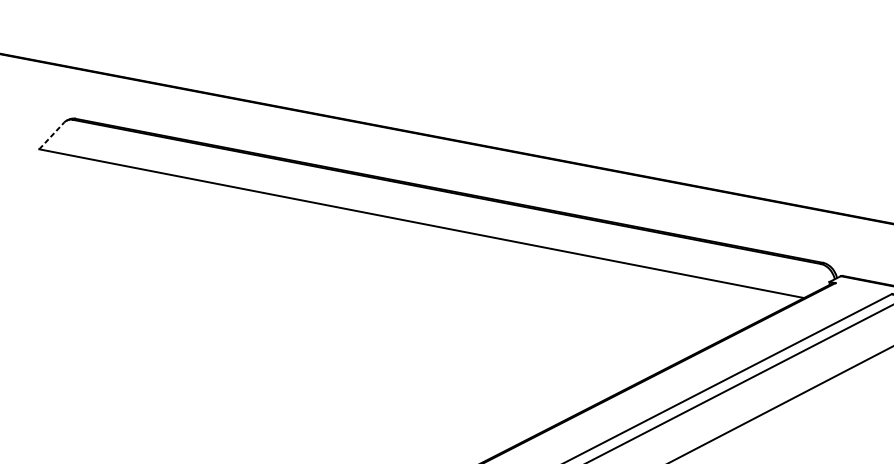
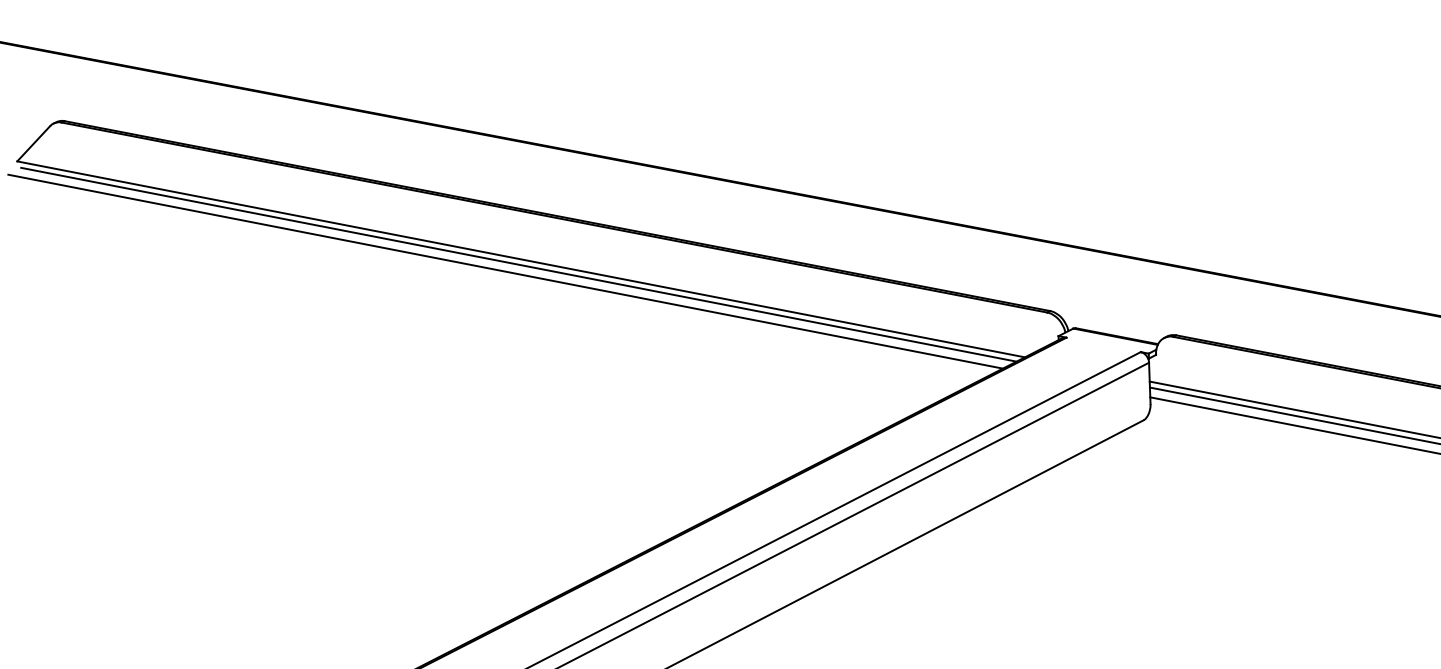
line: (52, 135) -> (34, 143), dashed -> solid
line: (419, 227) -> (518, 264), added
line: (409, 232) -> (505, 271), added

